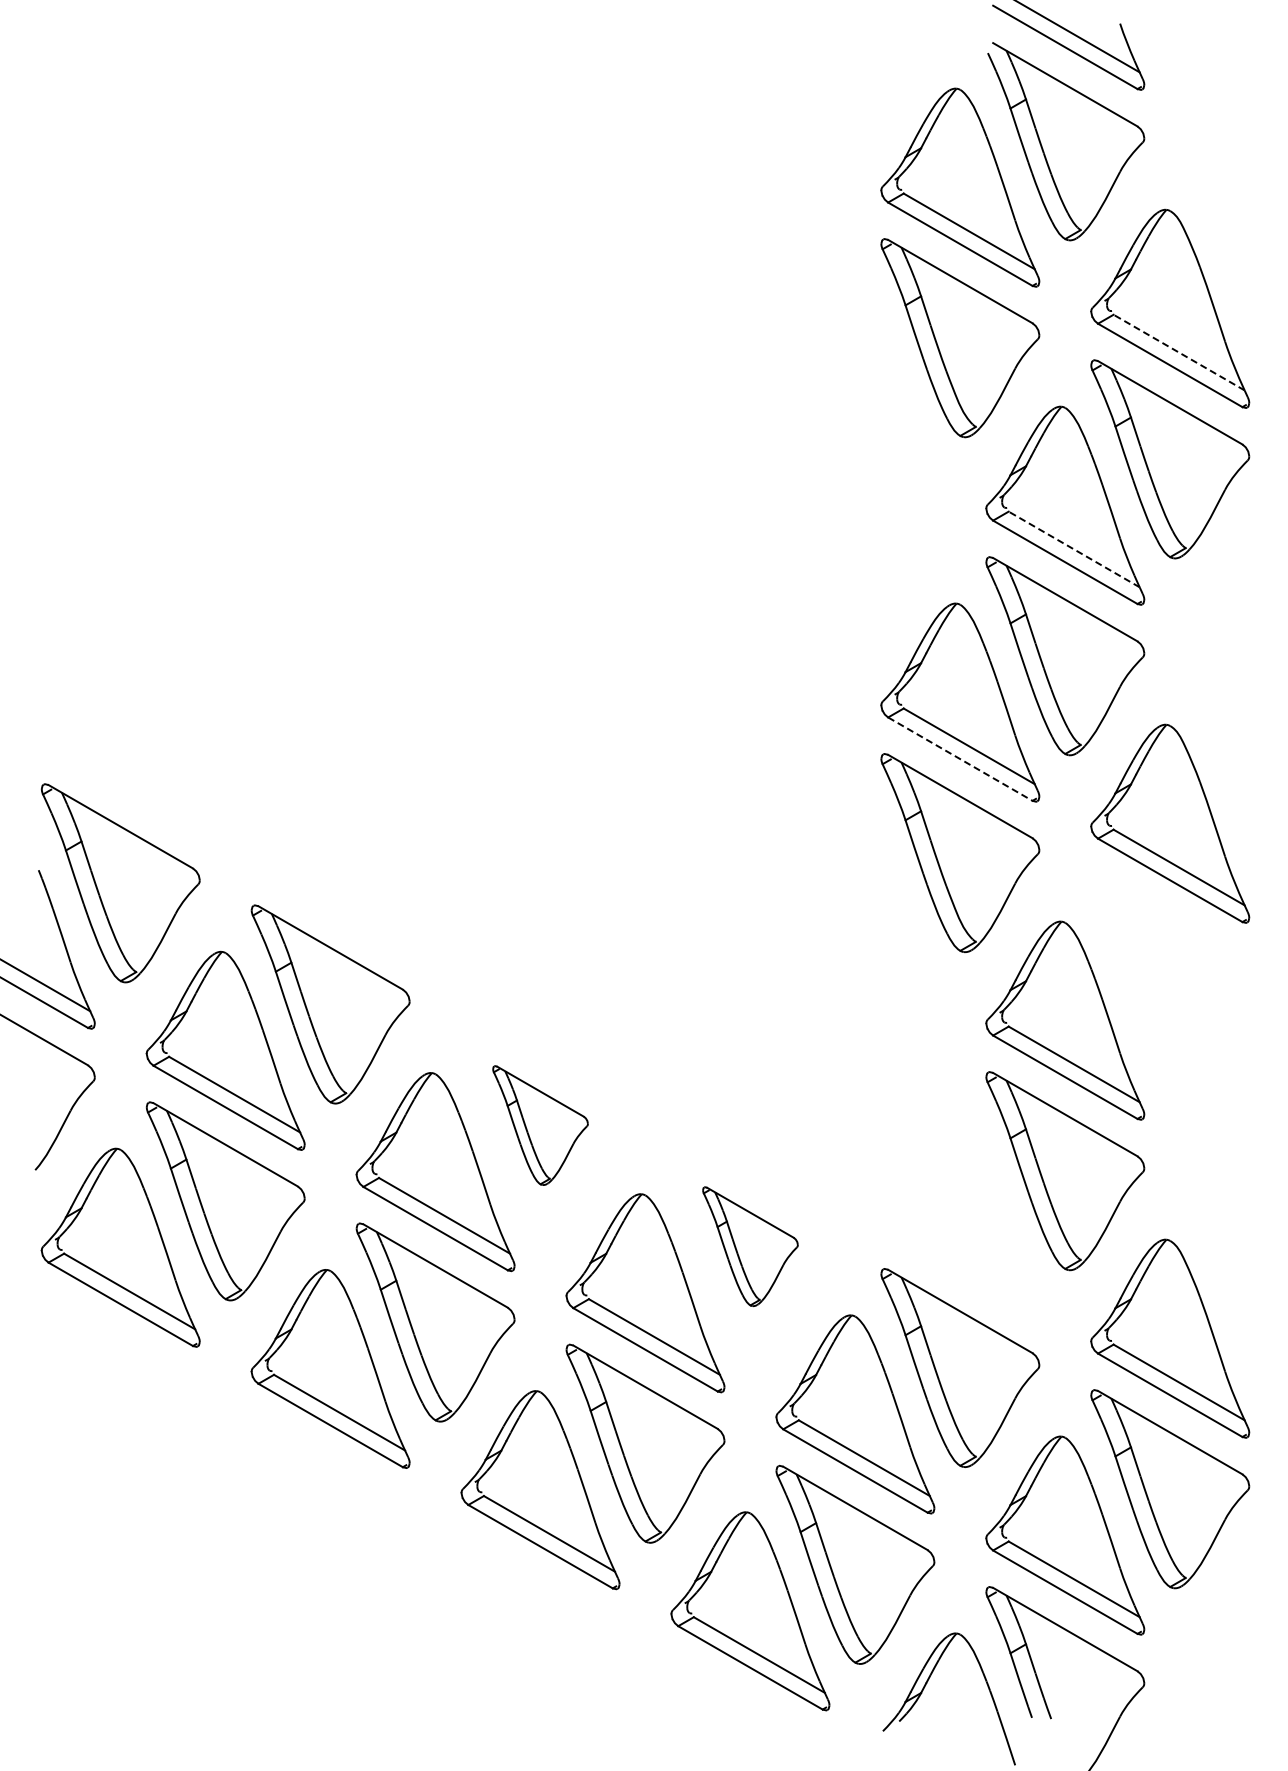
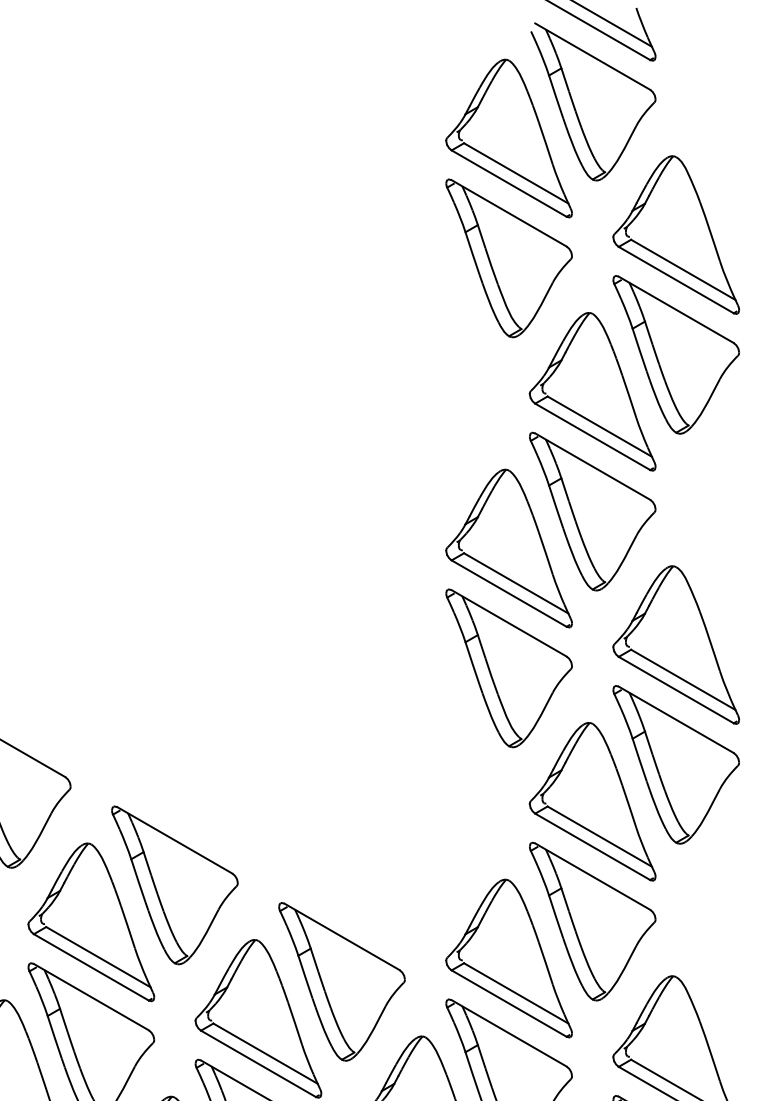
line: (1179, 352) -> (683, 269), dashed -> solid
line: (1074, 549) -> (600, 426), dashed -> solid
line: (960, 759) -> (509, 593), dashed -> solid
part: (1170, 974) -> (676, 765), added
part: (540, 1125) -> (174, 885), size x1.67
part: (960, 1217) -> (509, 958), added
part: (750, 1246) -> (342, 981), size x1.67

